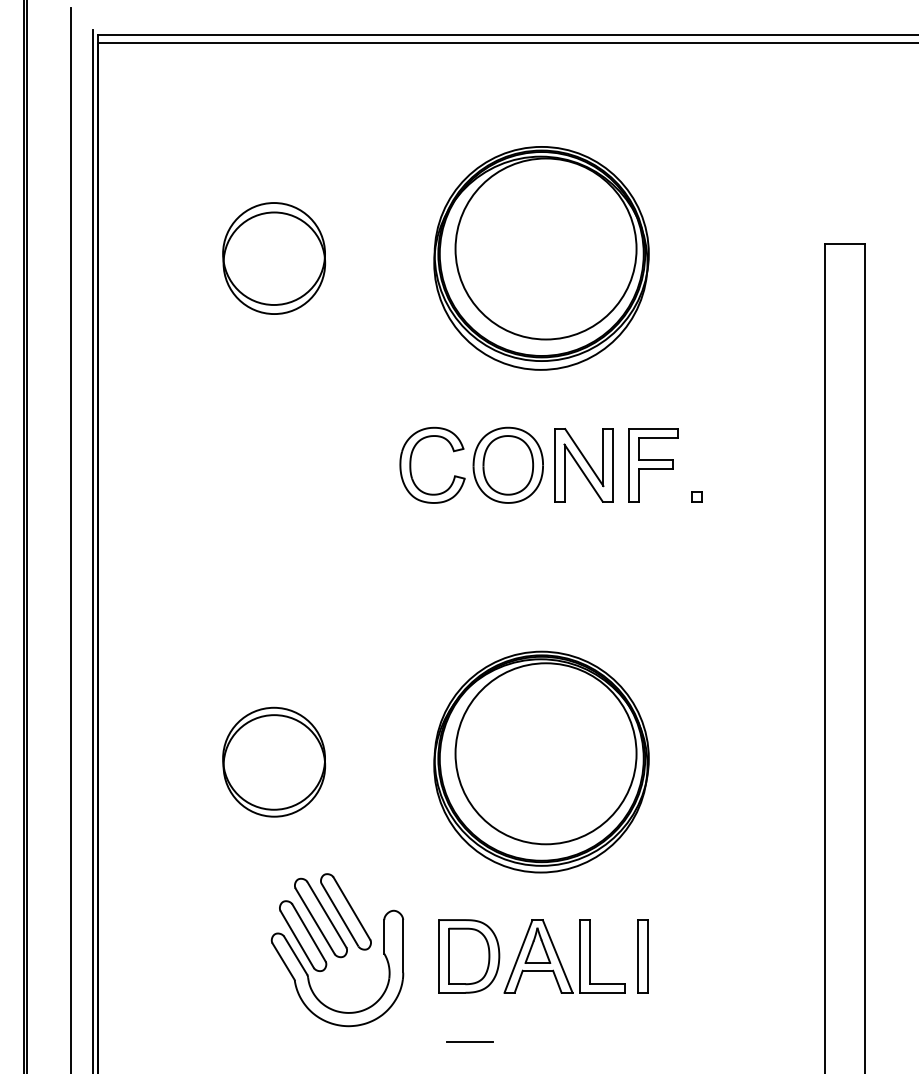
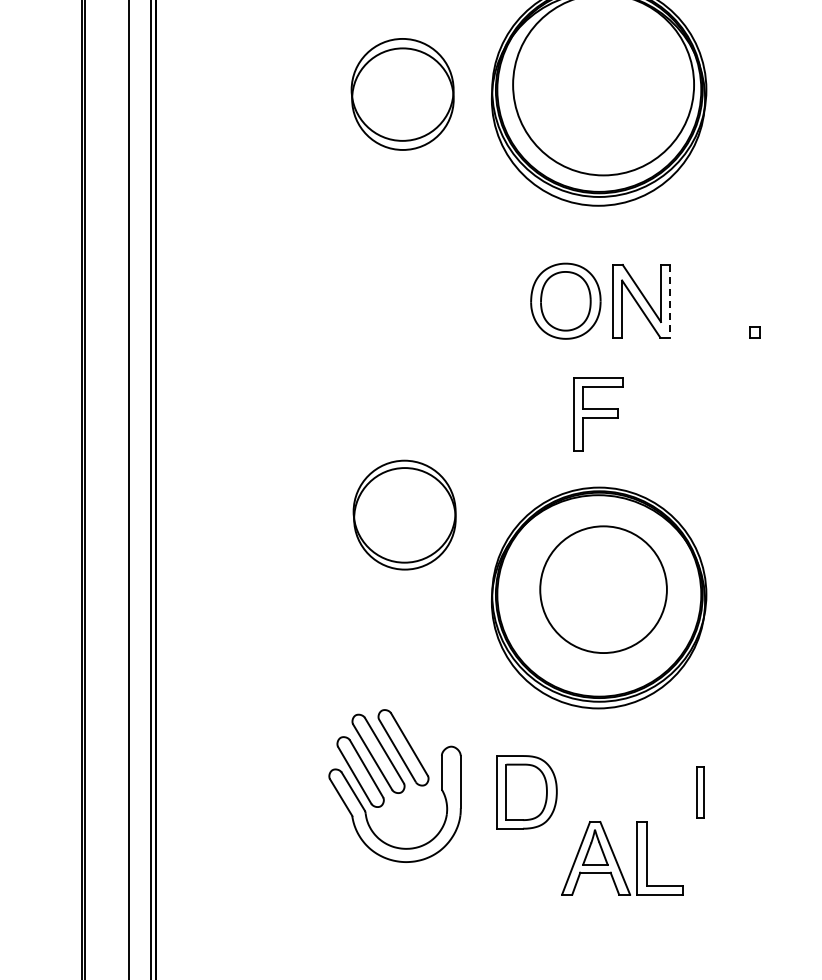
part: (274, 258) -> (403, 94), moved
part: (411, 464) -> (469, 300), removed
line: (612, 465) -> (670, 301), solid -> dashed
part: (653, 465) -> (598, 414), moved
circle: (545, 753) -> (603, 589), size x0.7
part: (274, 761) -> (405, 514), moved
part: (564, 956) -> (622, 858), moved
part: (642, 956) -> (700, 792), size x0.7
line: (470, 1041) -> (528, 877), removed

